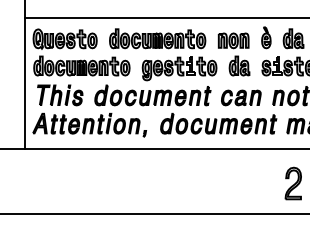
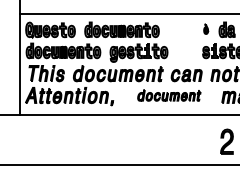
part: (266, 37) -> (206, 28), size x0.6
part: (233, 54) -> (180, 42), removed
part: (218, 123) -> (169, 95), size x0.7

